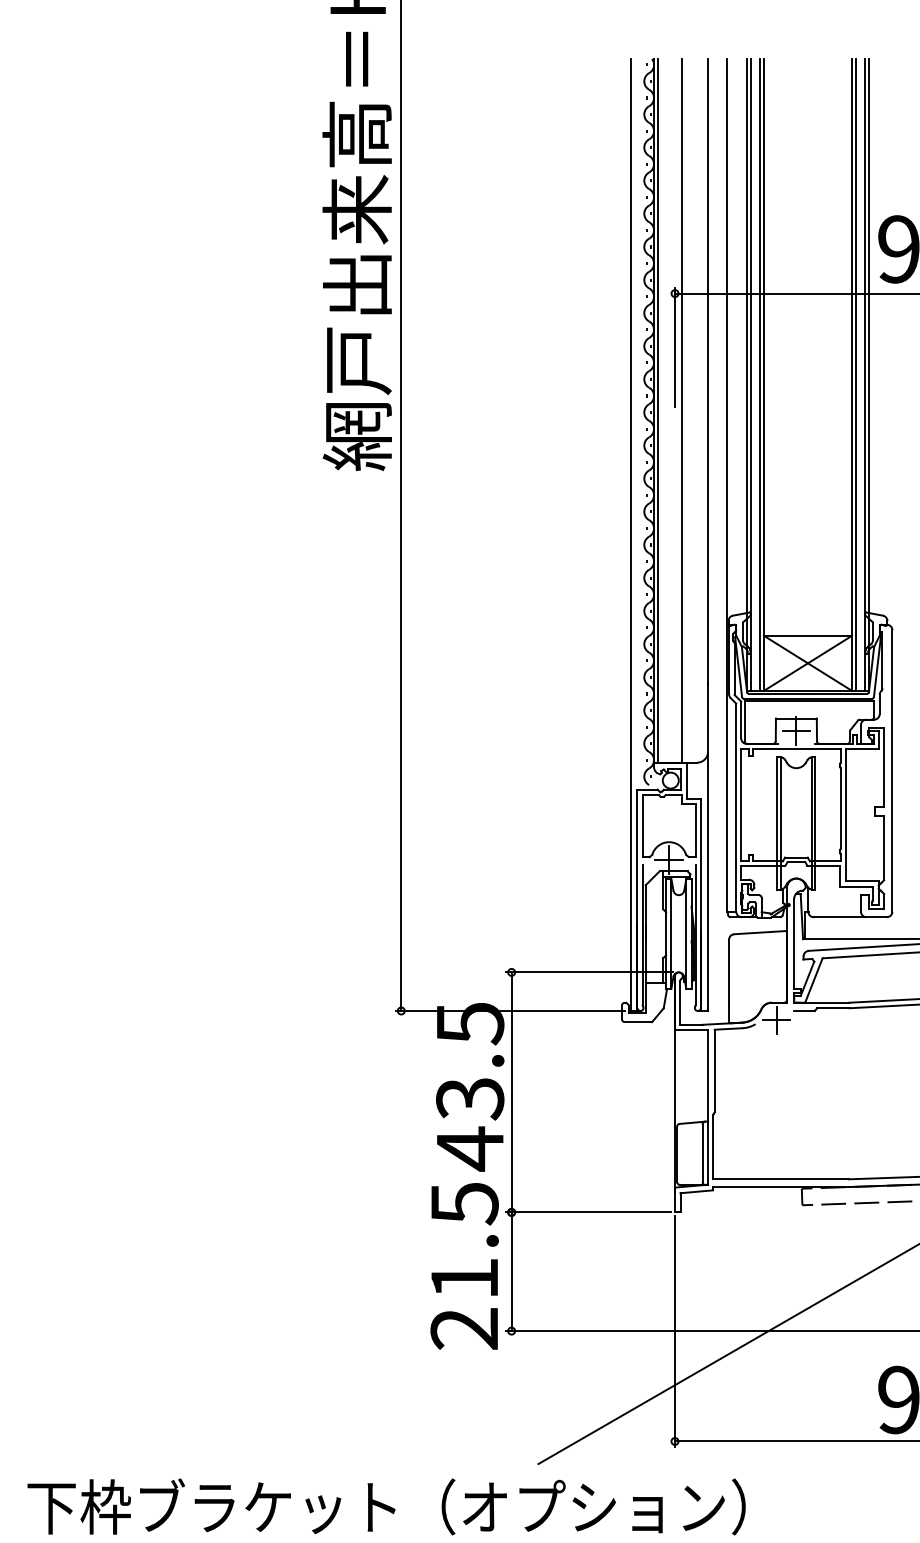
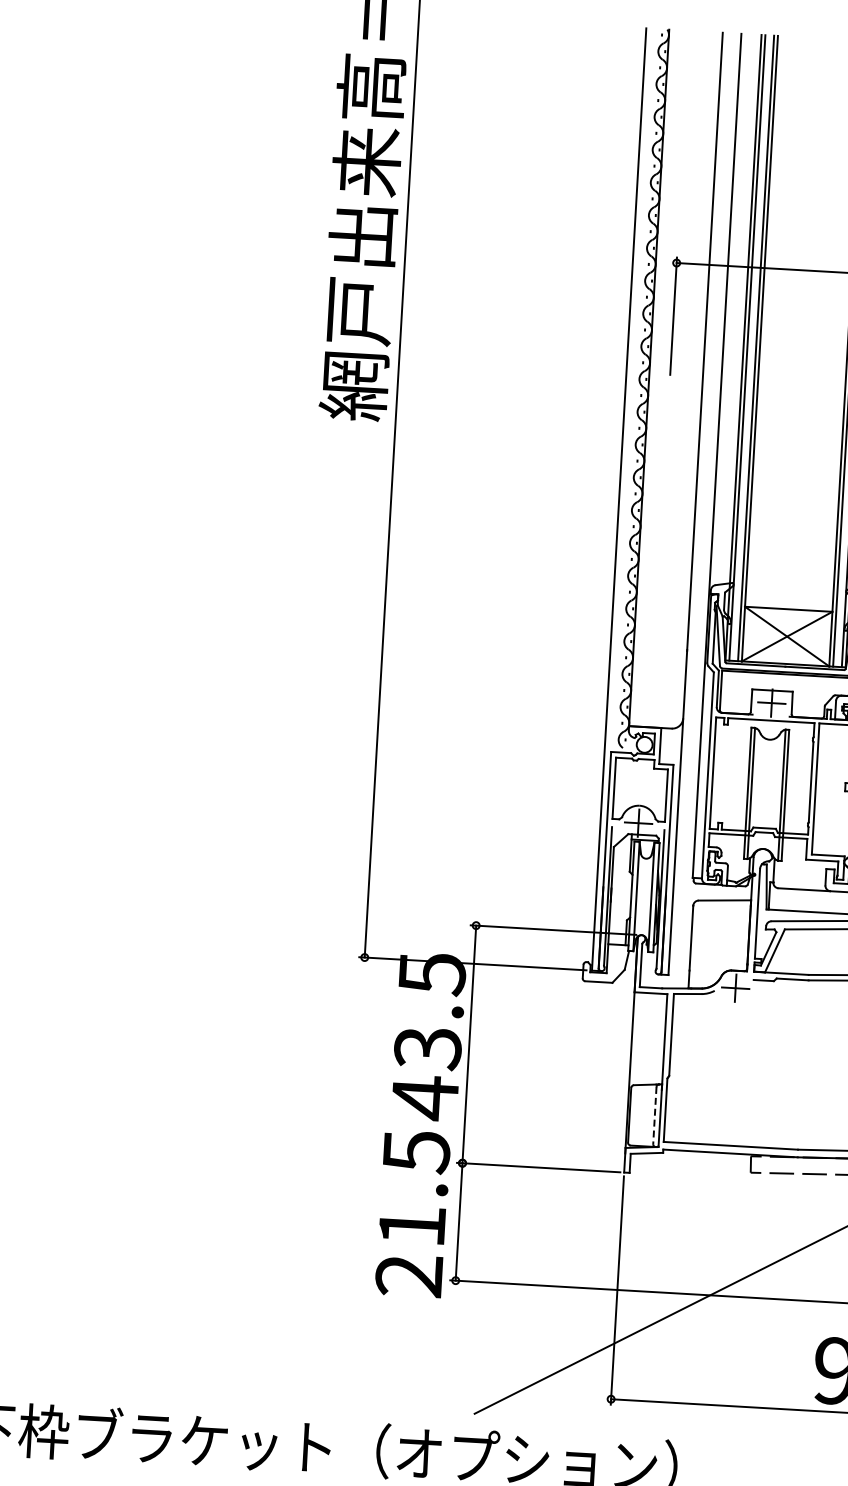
line: (658, 410) -> (653, 377), removed
line: (681, 410) -> (676, 379), removed
line: (702, 1153) -> (654, 1115), solid -> dashed

